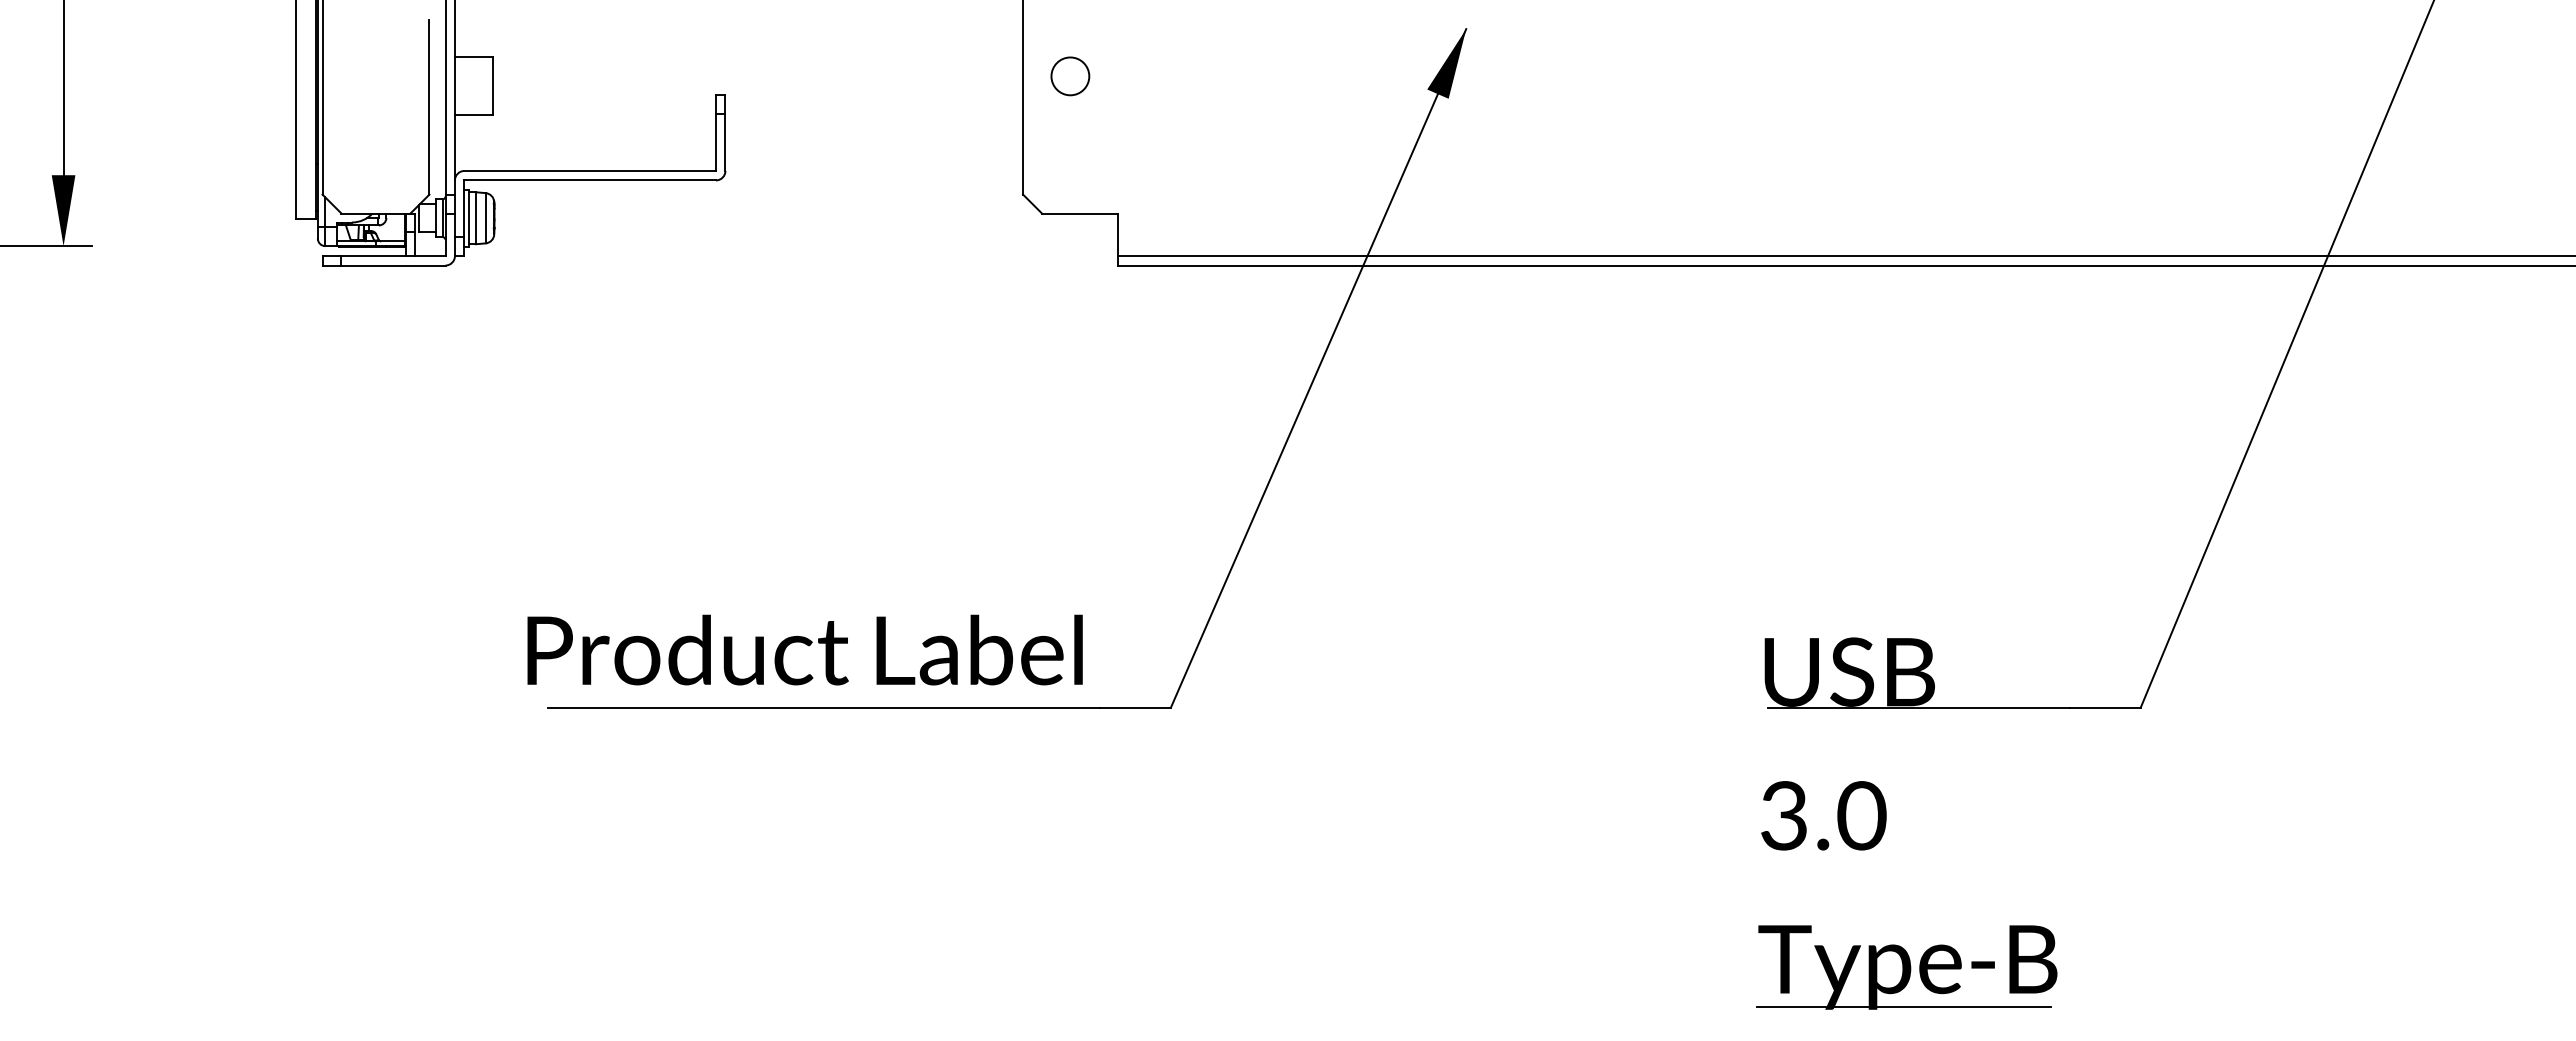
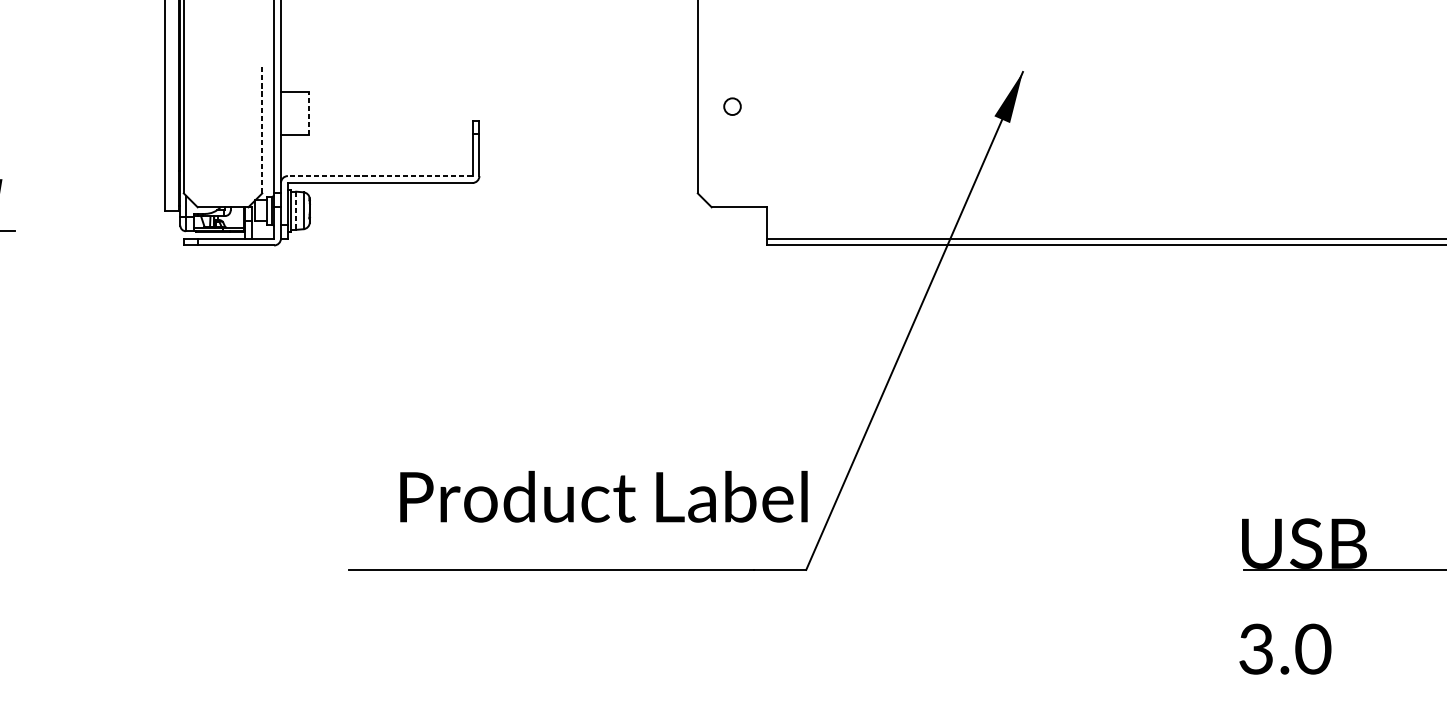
circle: (1070, 76) -> (732, 106), size x0.6
line: (492, 85) -> (308, 113), solid -> dashed
line: (429, 106) -> (262, 128), solid -> dashed
line: (590, 170) -> (380, 175), solid -> dashed
line: (475, 218) -> (296, 210), solid -> dashed
text: (804, 649) -> (603, 496), moved

